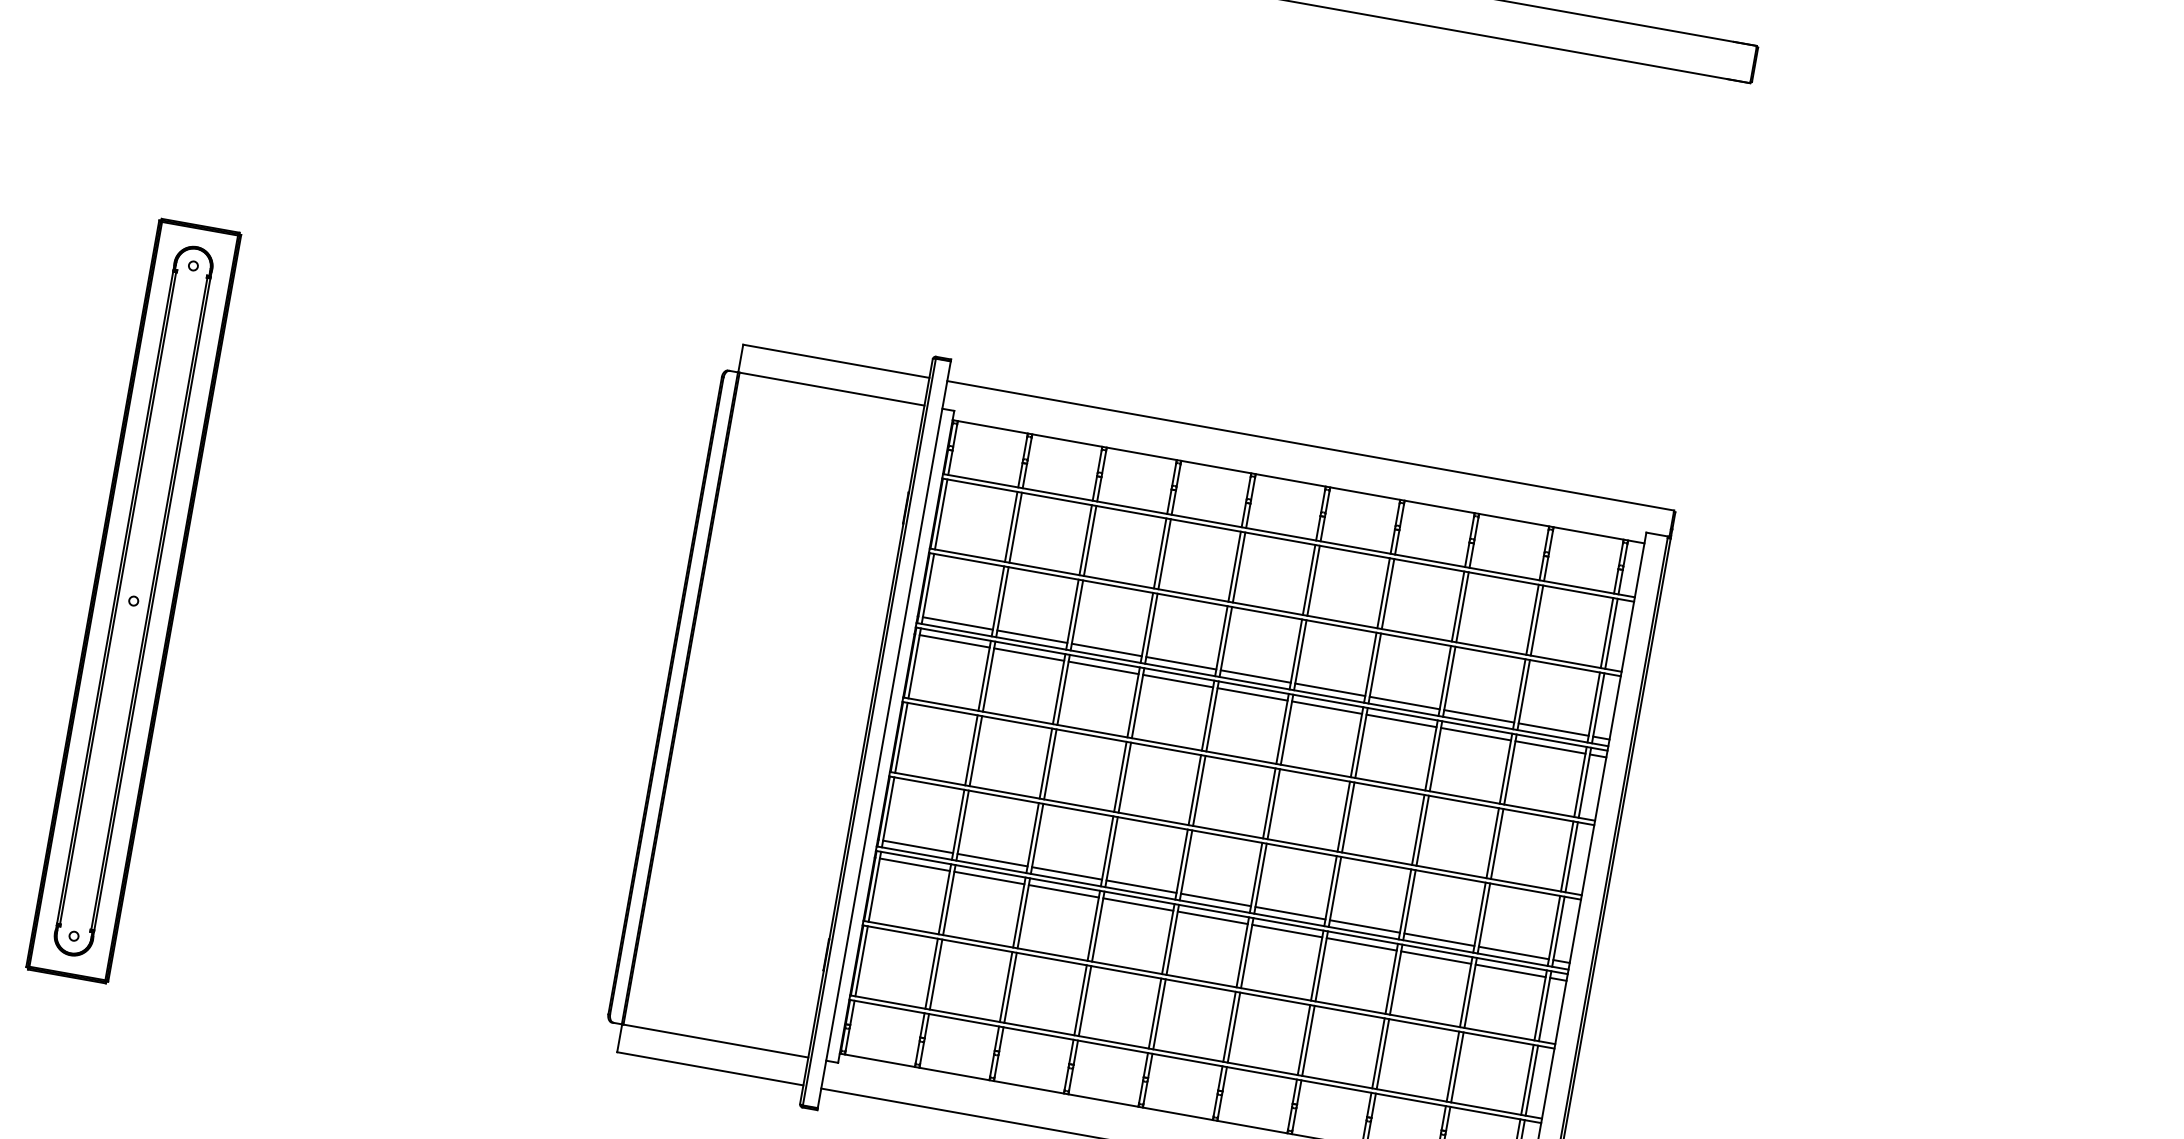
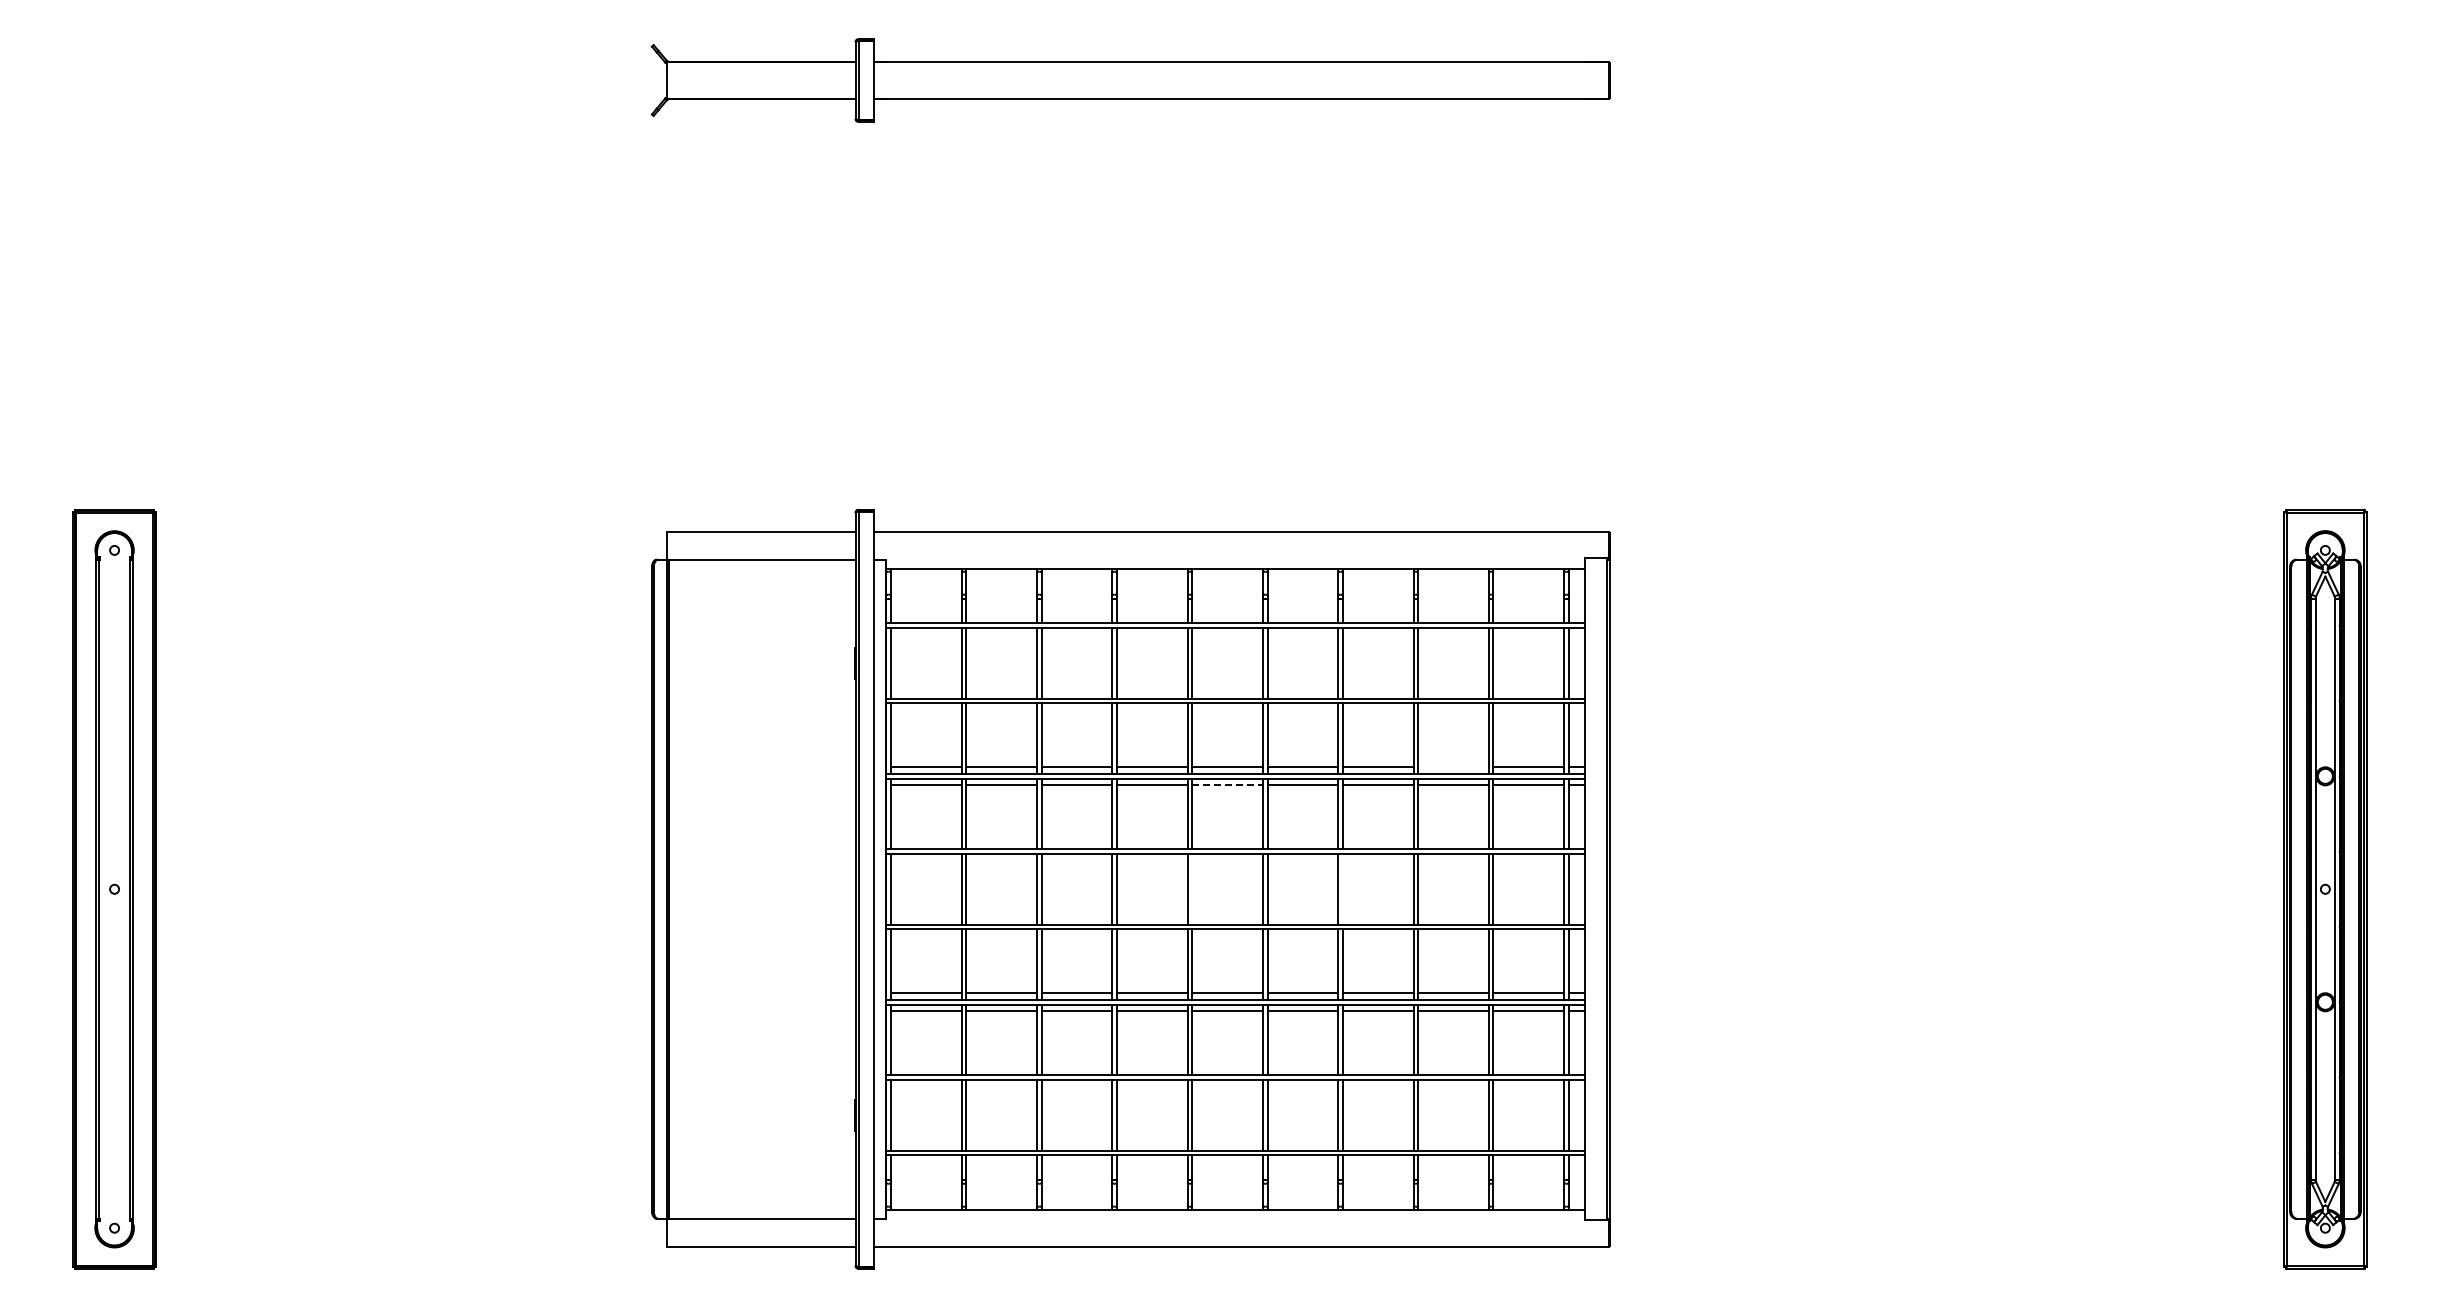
line: (1253, 694) -> (1228, 785), solid -> dashed
line: (1479, 716) -> (1453, 767), removed
line: (1199, 790) -> (1192, 888), removed
line: (1348, 816) -> (1342, 888), removed

